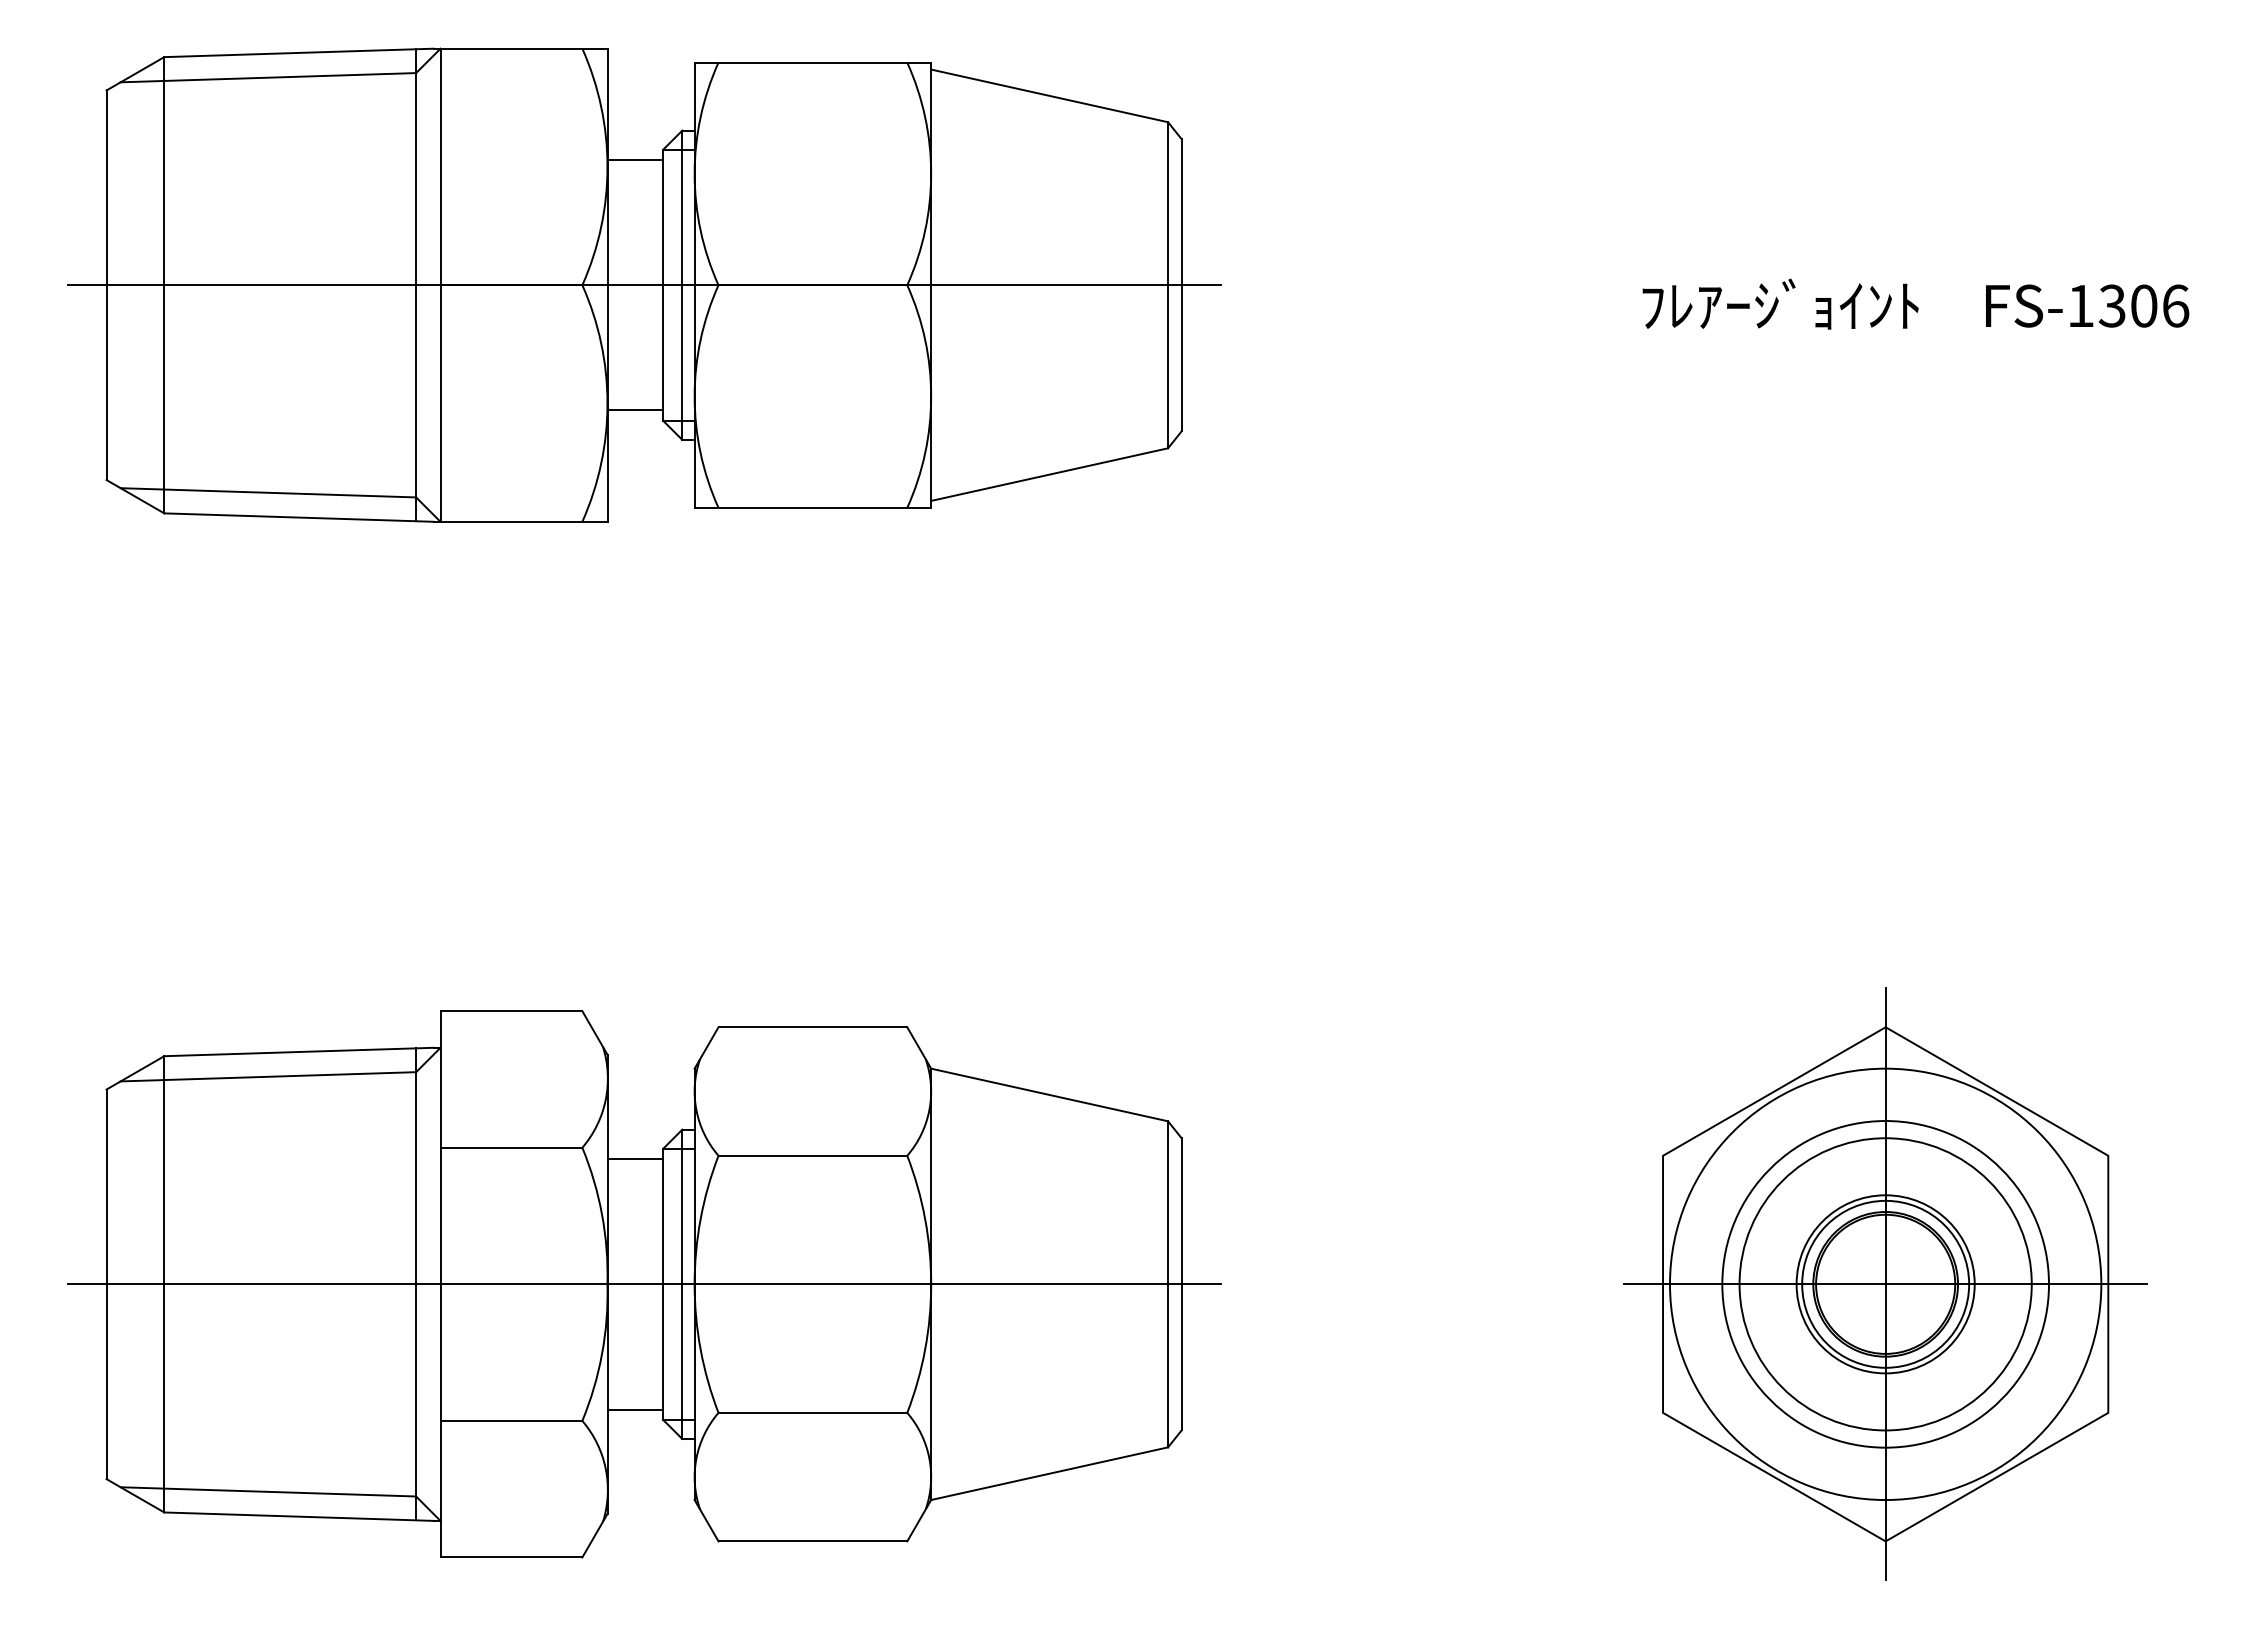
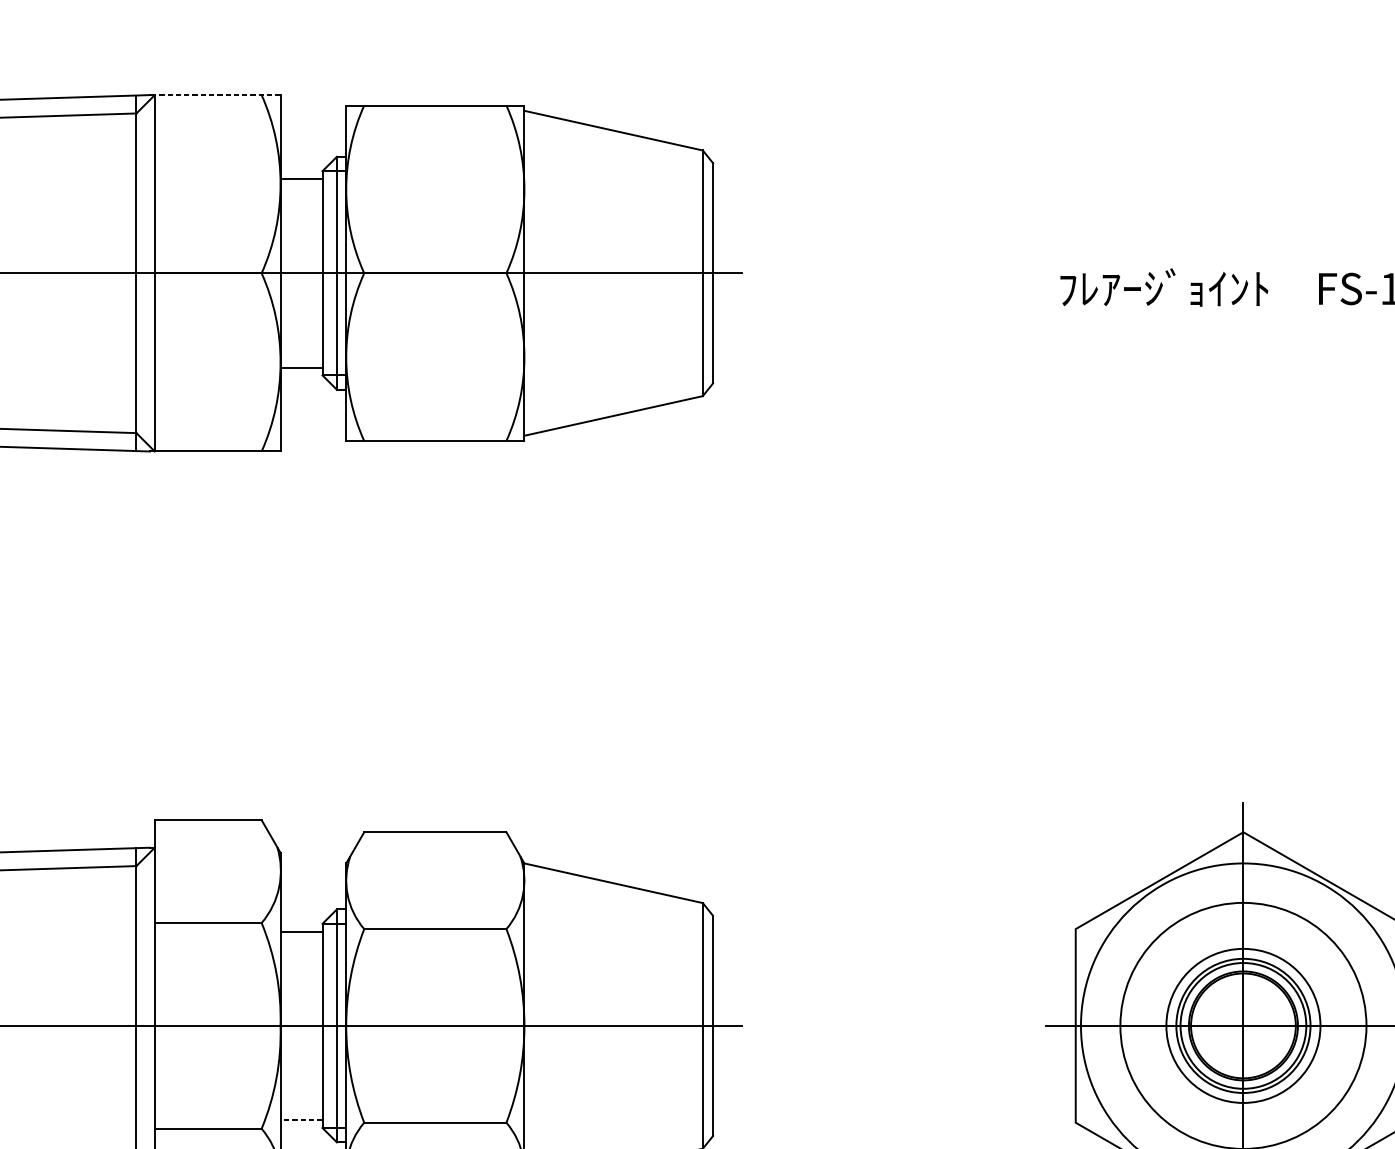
line: (523, 48) -> (217, 94), solid -> dashed
circle: (1885, 1284) -> (1243, 1026), size x0.7
line: (635, 1409) -> (301, 1120), solid -> dashed

